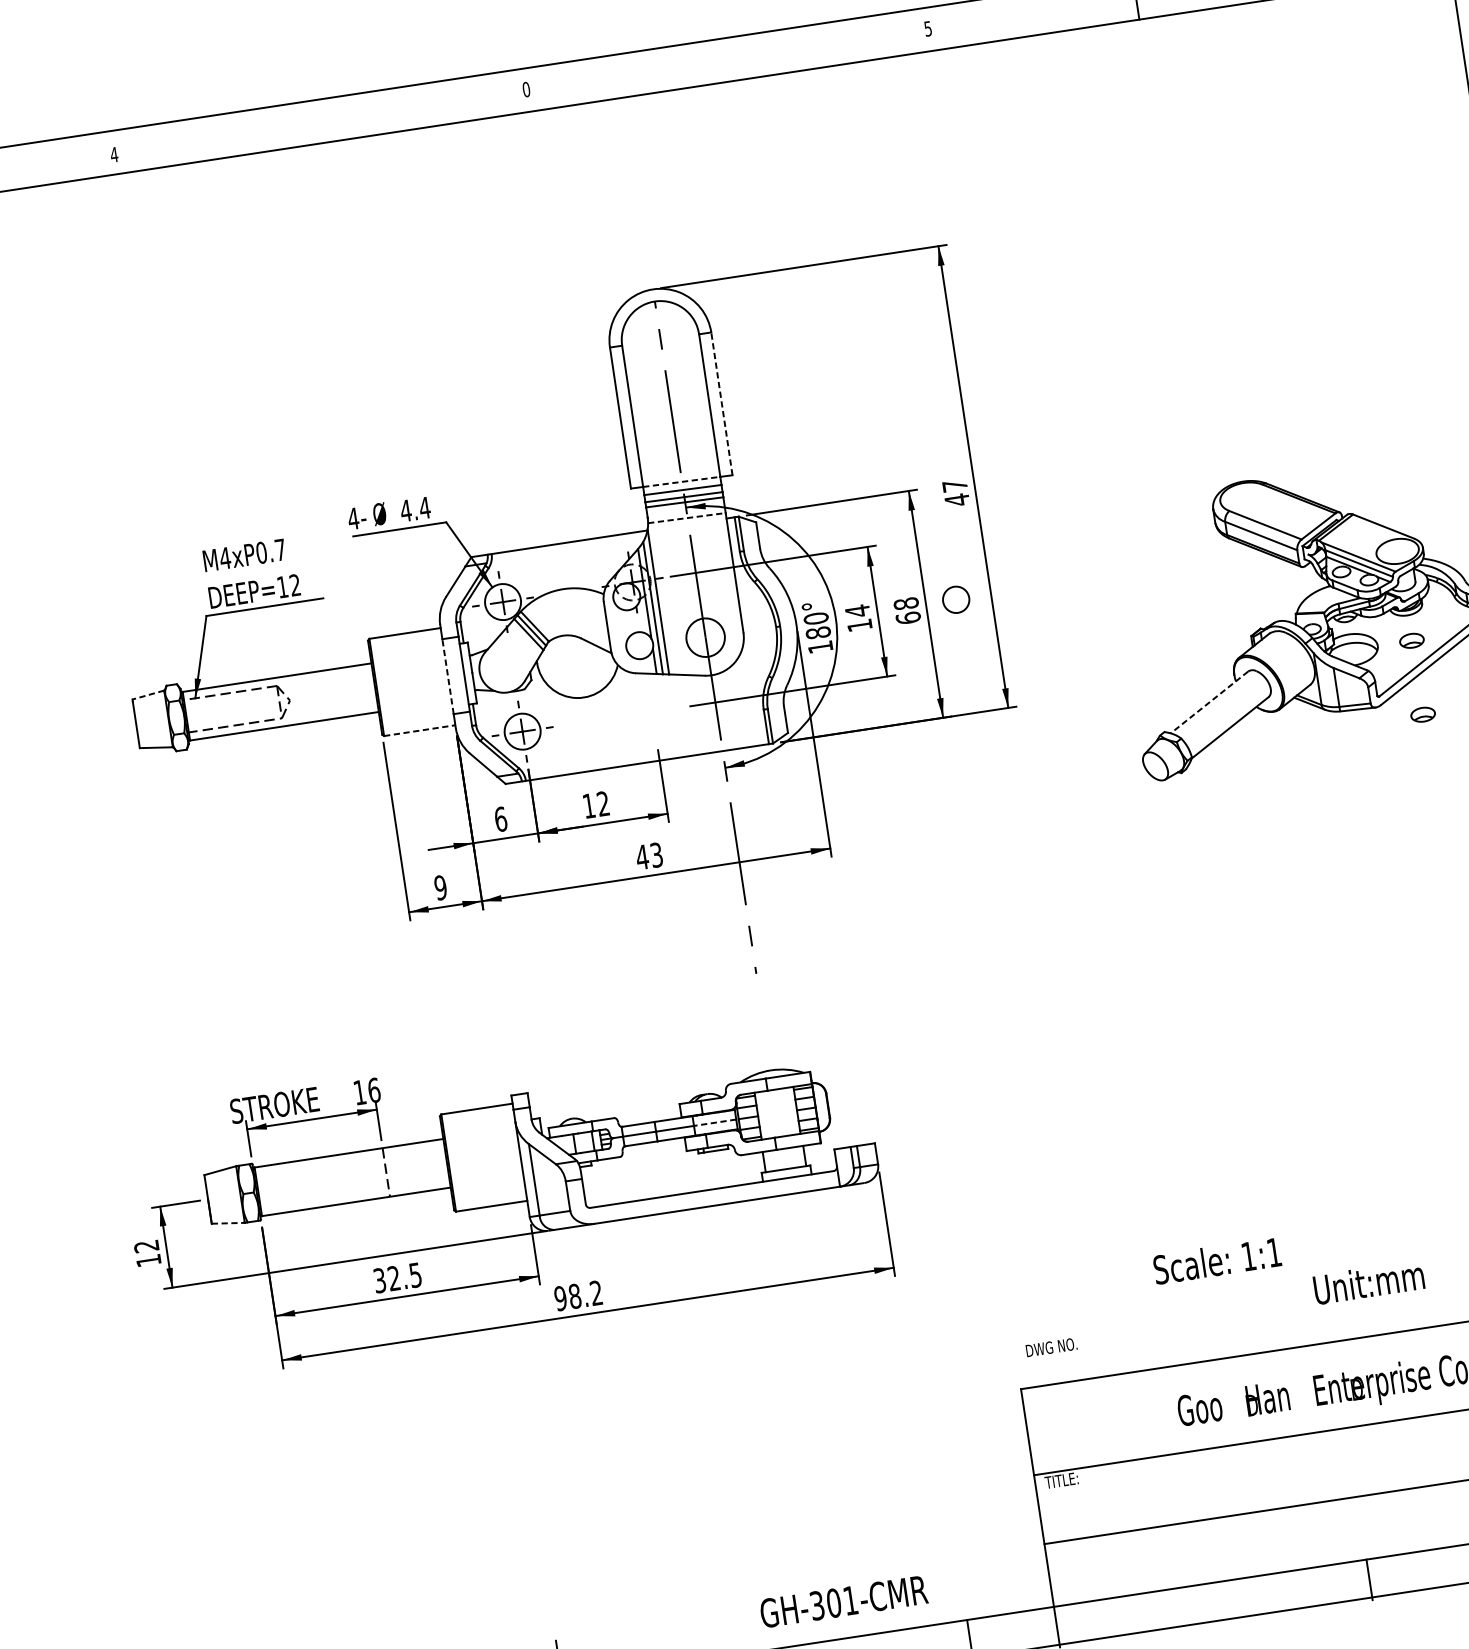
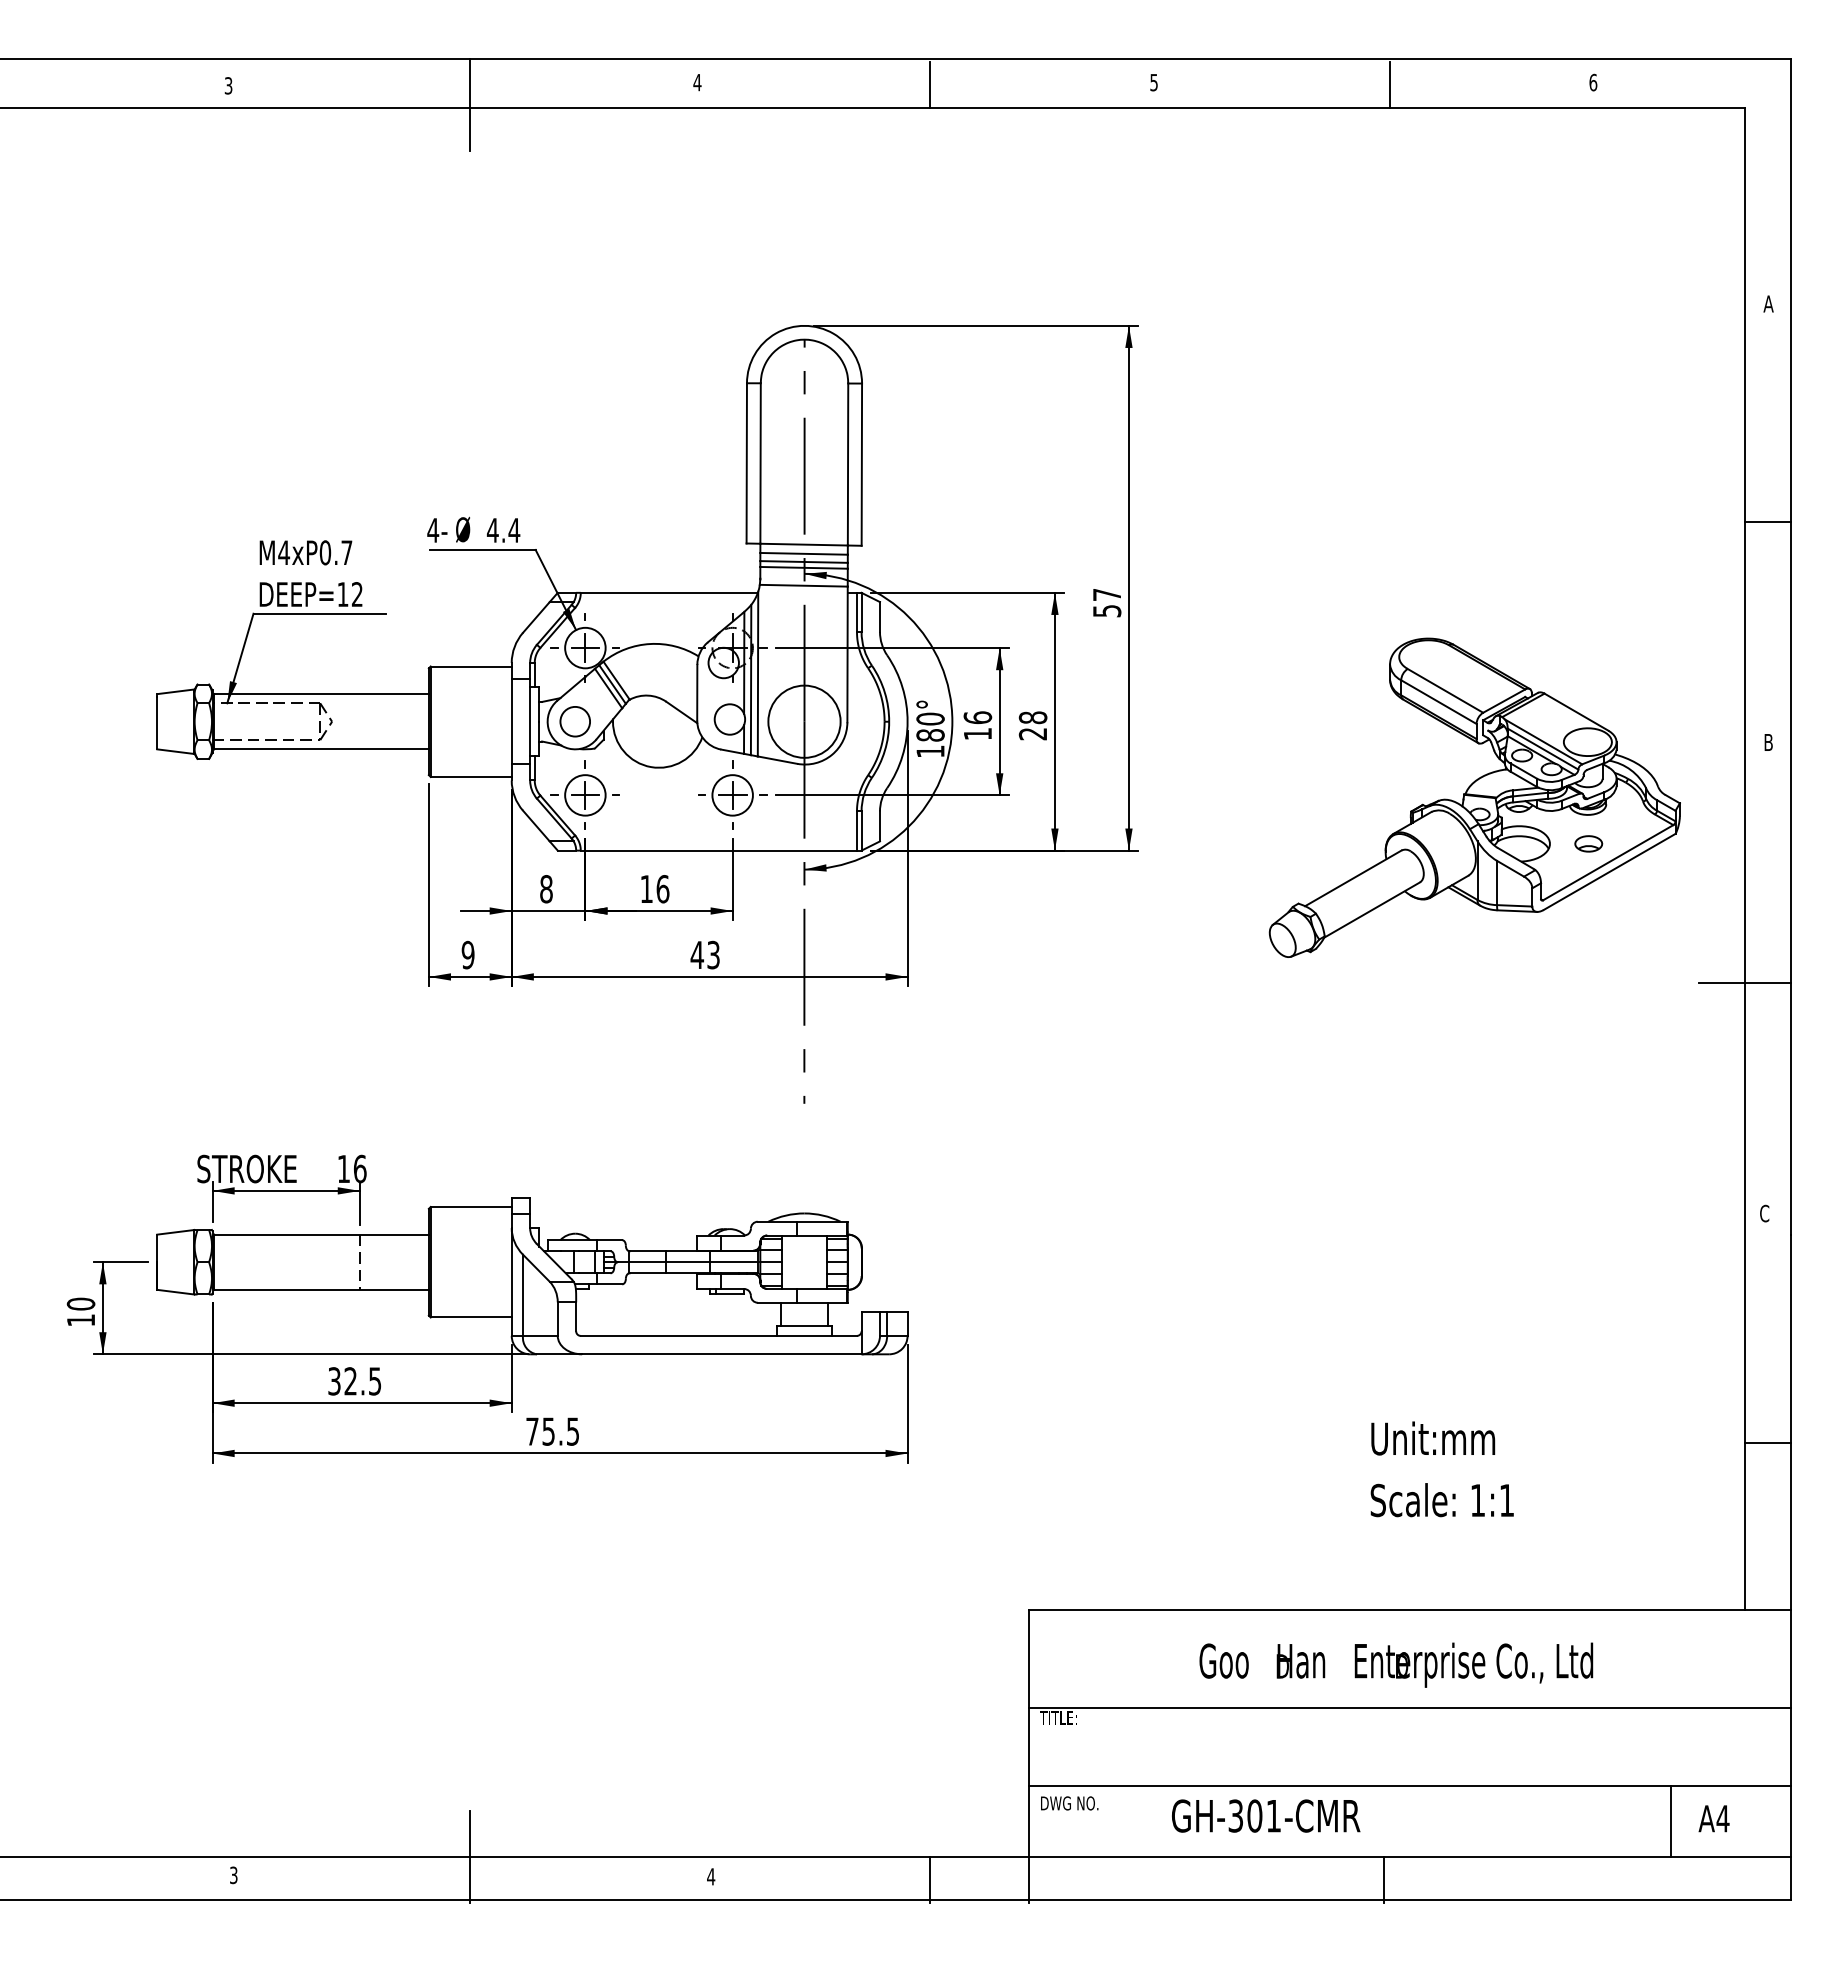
line: (730, 60) -> (929, 84), added
text: (526, 89) -> (697, 82), 0 -> 4
line: (328, 139) -> (469, 104), added
text: (114, 154) -> (228, 85), 4 -> 3
line: (721, 403) -> (861, 464), dashed -> solid
line: (682, 481) -> (804, 544), dashed -> solid
text: (957, 499) -> (1107, 610), 47 -> 57
line: (686, 517) -> (803, 585), dashed -> solid
circle: (955, 599) -> (574, 721), moved
text: (857, 610) -> (977, 717), 14 -> 16
text: (907, 617) -> (1032, 733), 68 -> 28
circle: (705, 637) -> (804, 721), size x1.67
line: (447, 676) -> (511, 721), dashed -> solid
line: (148, 694) -> (175, 691), dashed -> solid
line: (1209, 702) -> (1353, 878), dashed -> solid
part: (651, 711) -> (732, 794), added
part: (1422, 714) -> (1588, 927), removed
line: (419, 730) -> (471, 776), dashed -> solid
text: (603, 804) -> (662, 889), 12 -> 16
text: (500, 819) -> (546, 889), 6 -> 8
line: (715, 1122) -> (733, 1262), dashed -> solid
line: (228, 1223) -> (175, 1292), dashed -> solid
text: (146, 1245) -> (80, 1303), 12 -> 10
text: (1216, 1261) -> (1441, 1500), moved
text: (1369, 1282) -> (1433, 1438), moved
text: (578, 1295) -> (552, 1431), 98.2 -> 75.5
text: (1051, 1347) -> (1069, 1803), moved
text: (844, 1601) -> (1266, 1815), moved

